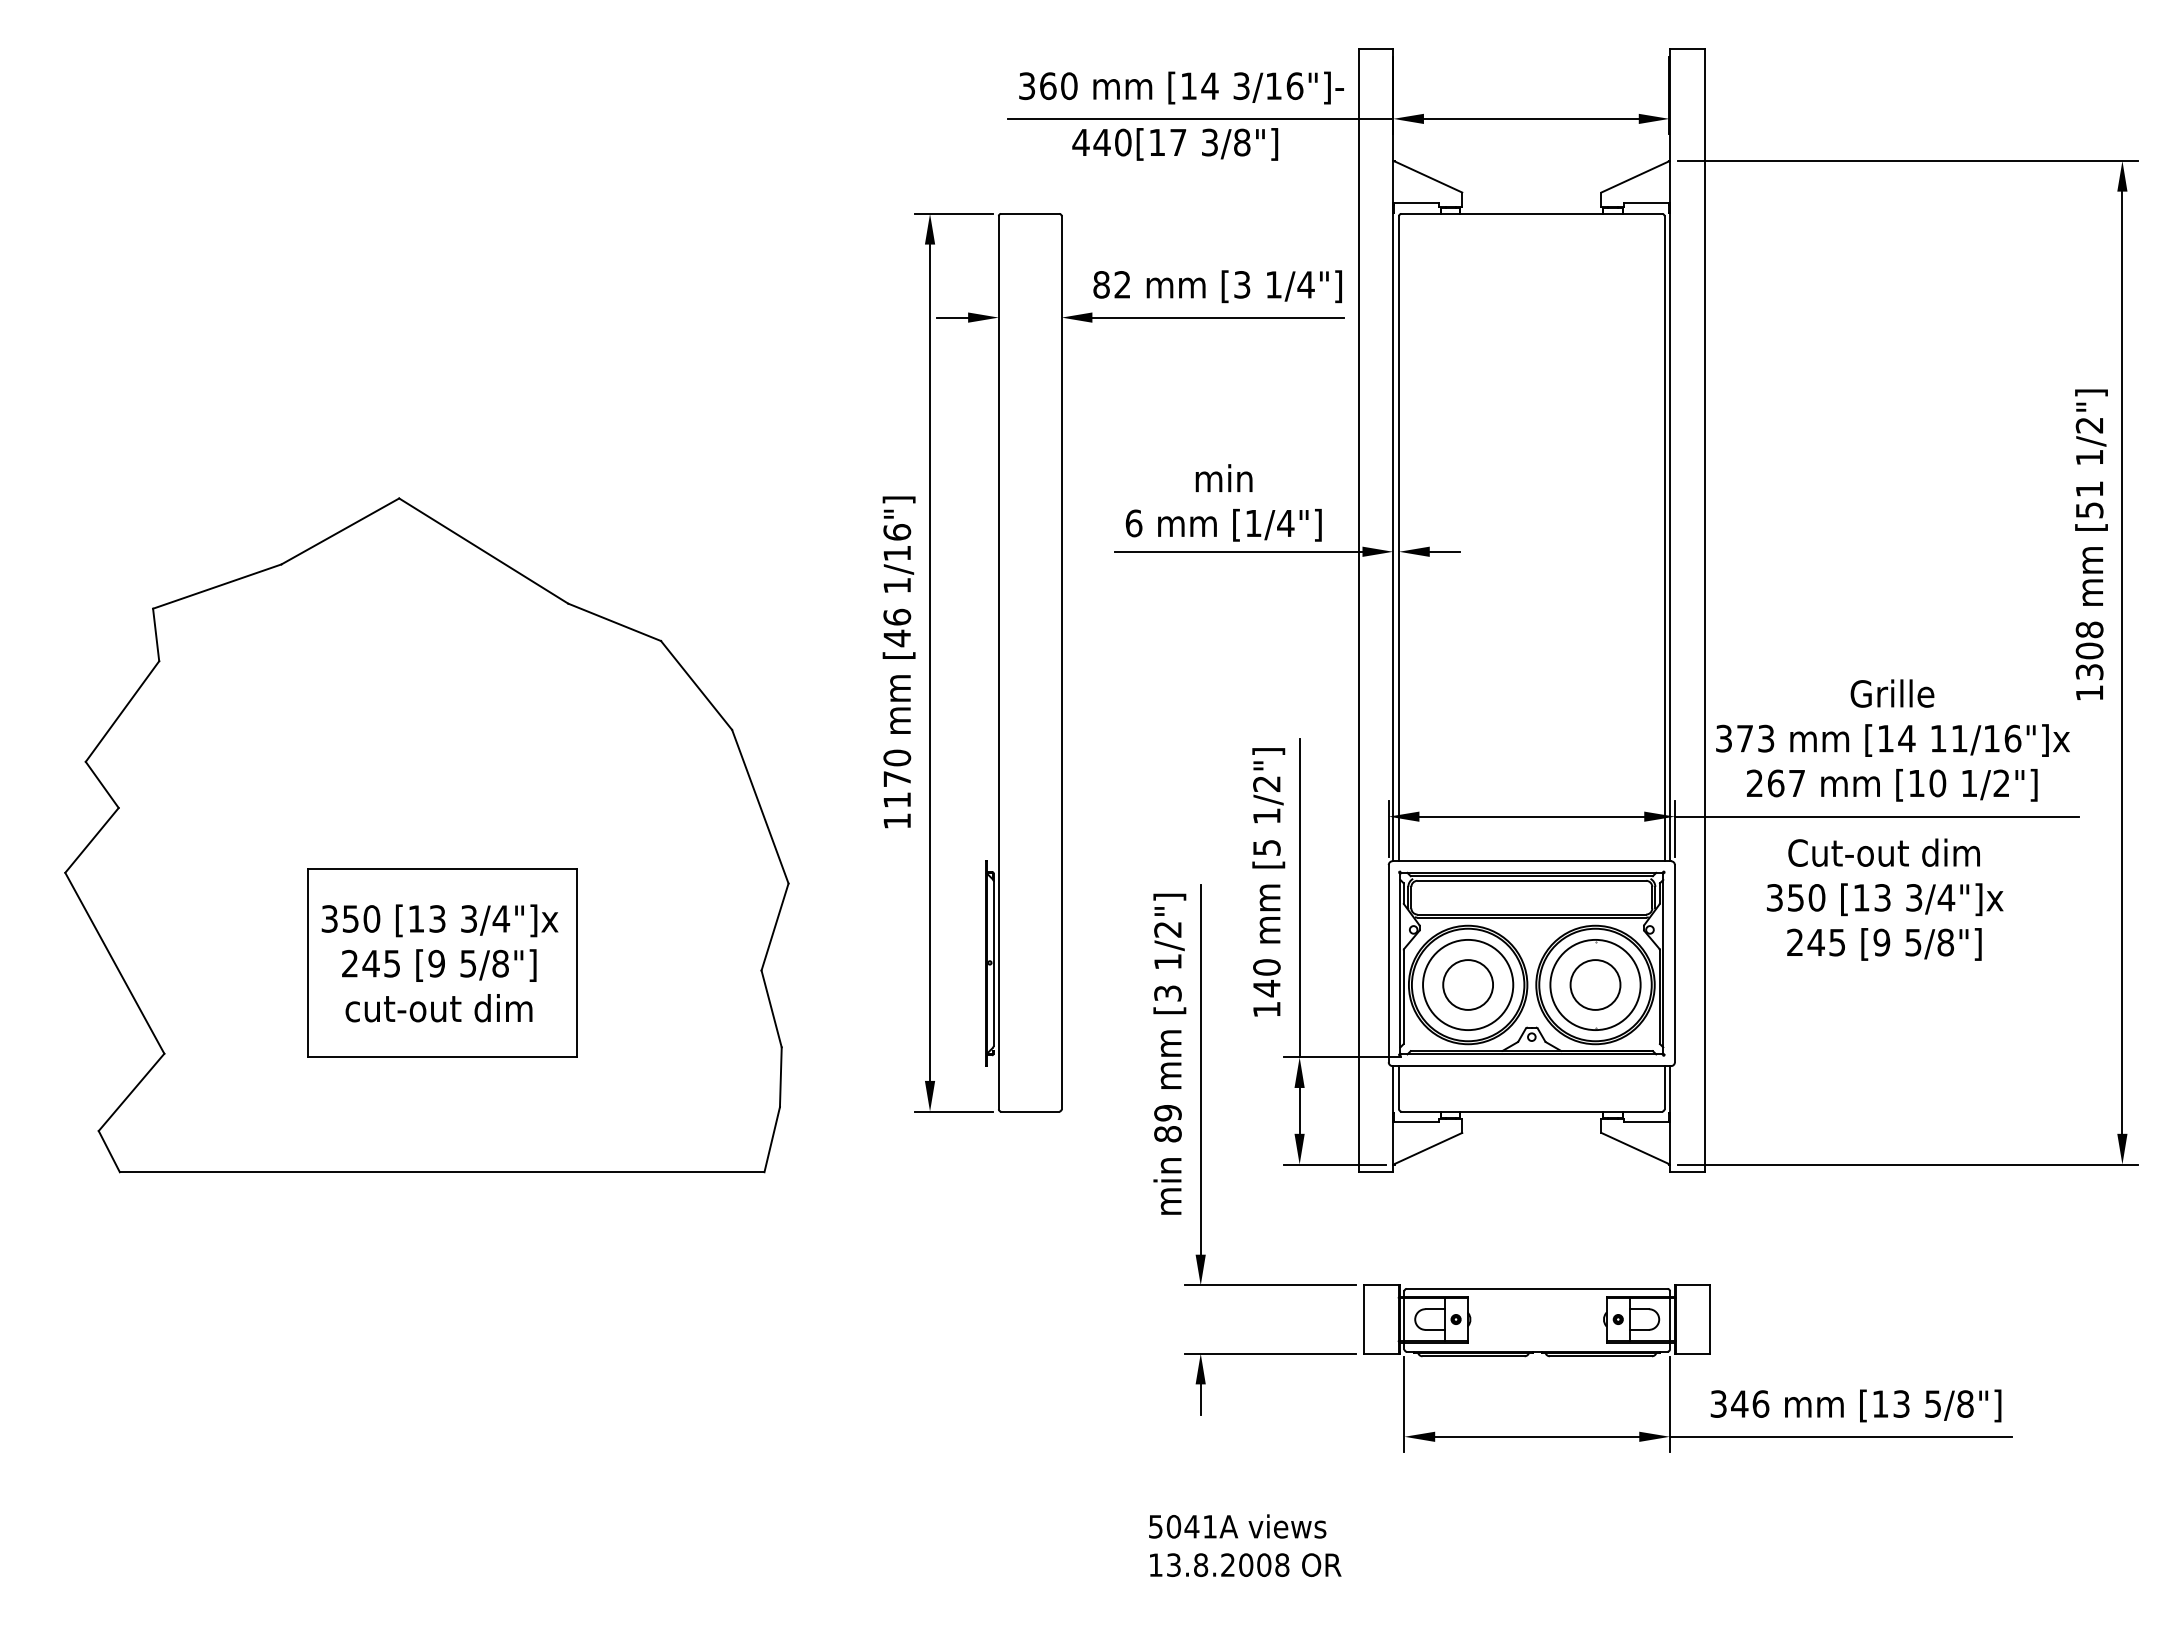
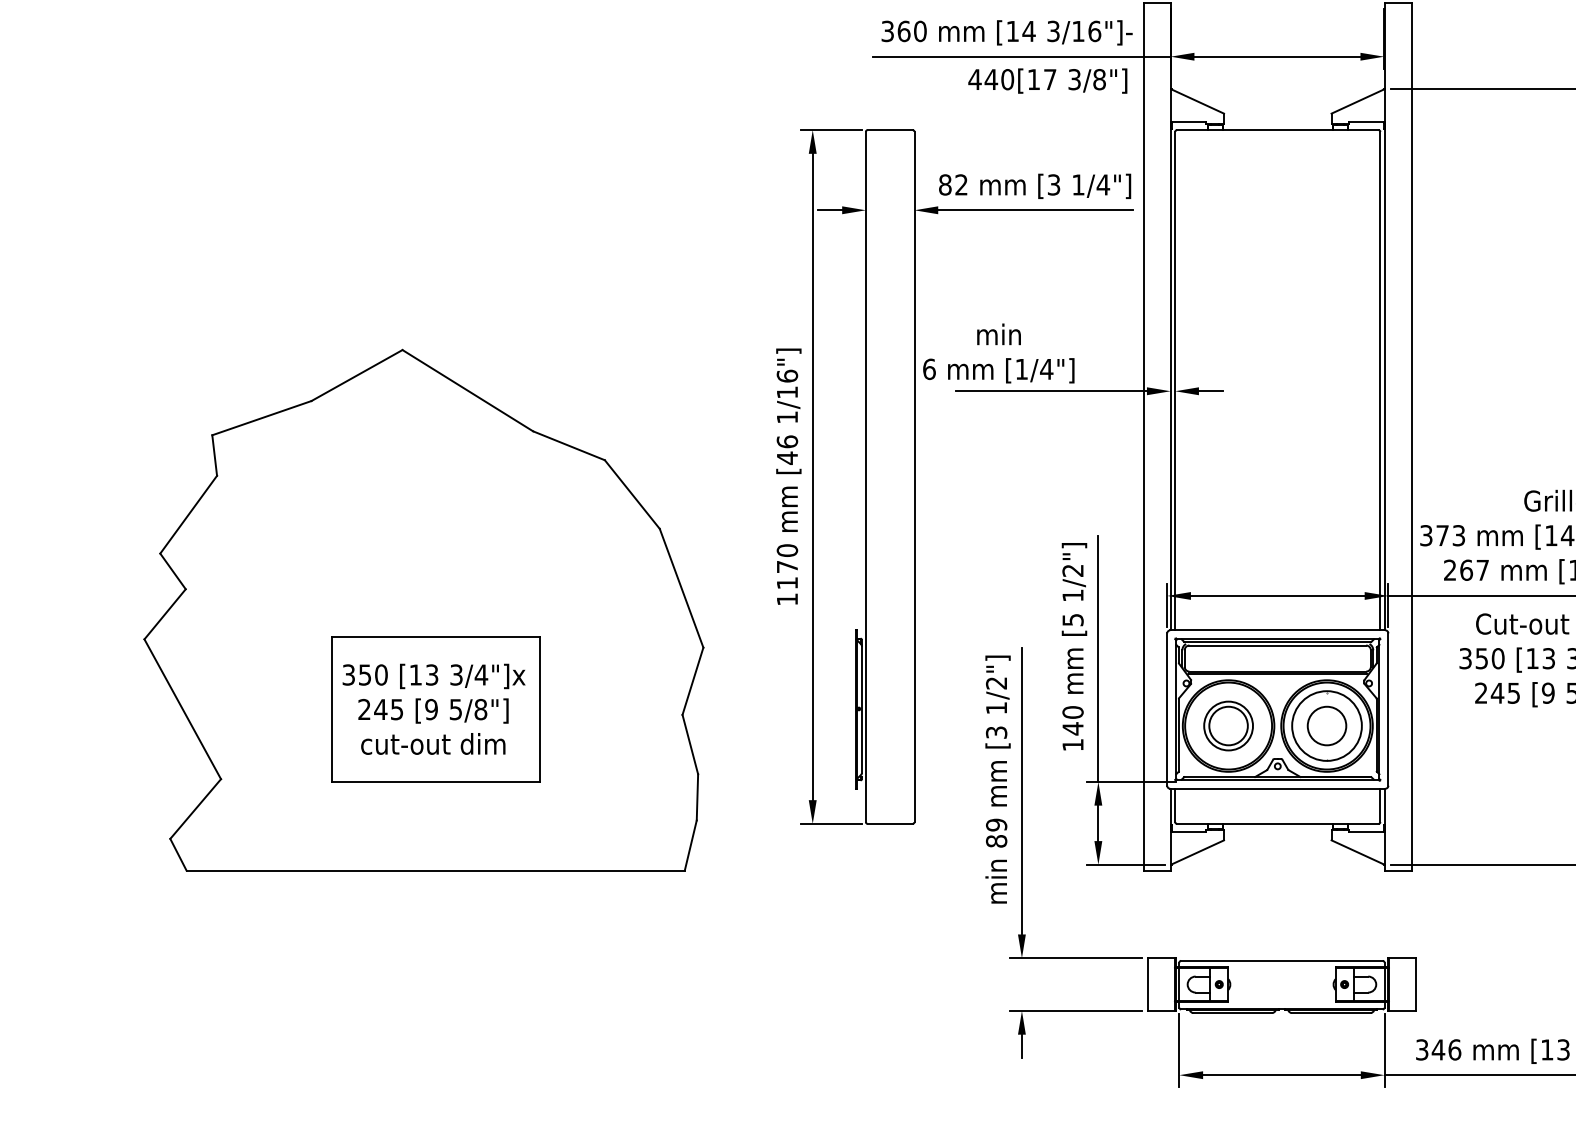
text: (1175, 144) -> (1048, 81), moved
text: (1223, 502) -> (998, 353), moved
circle: (1468, 984) -> (1228, 725), size x0.7

